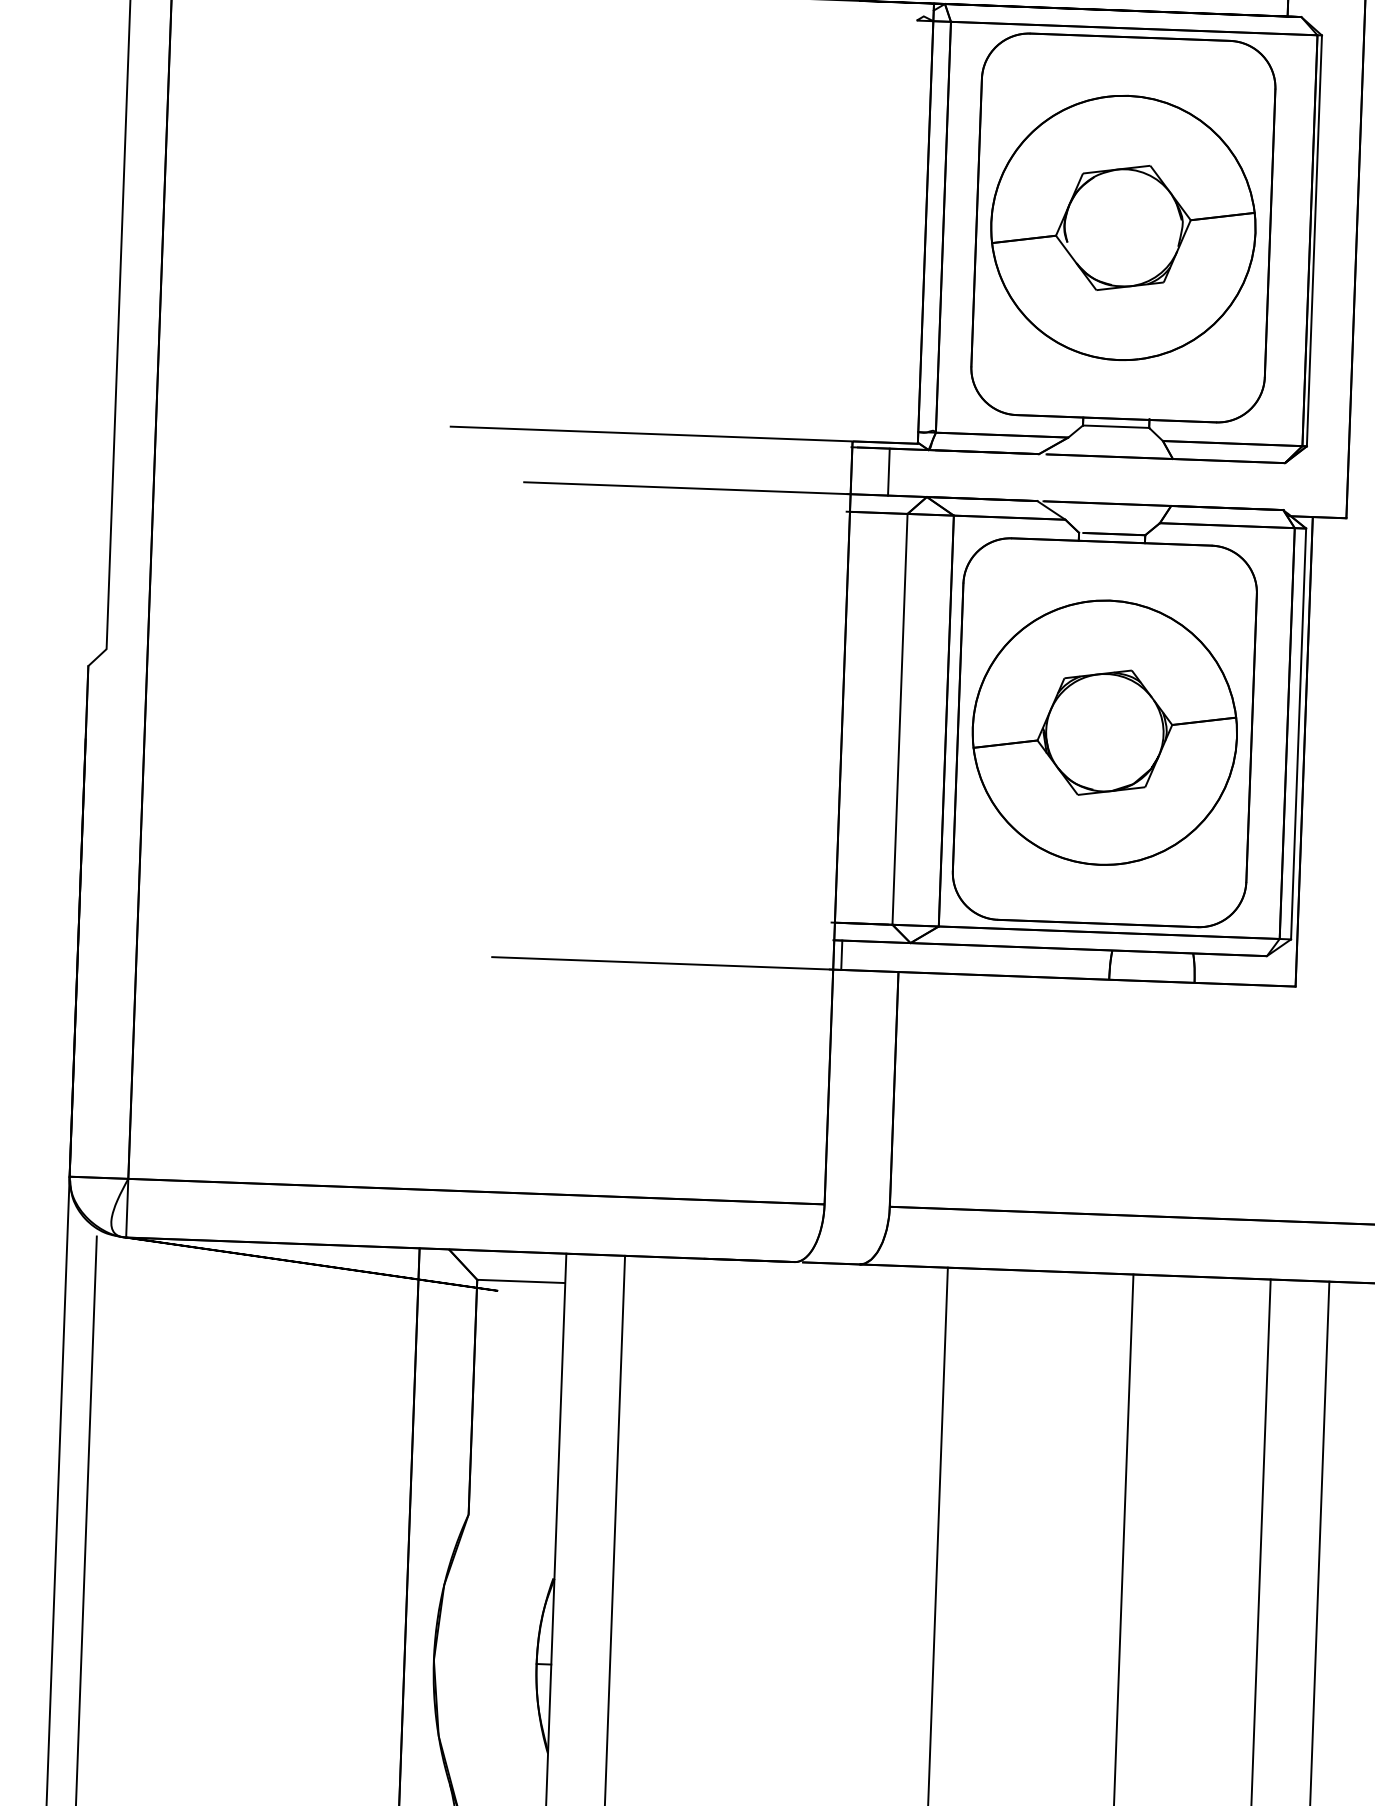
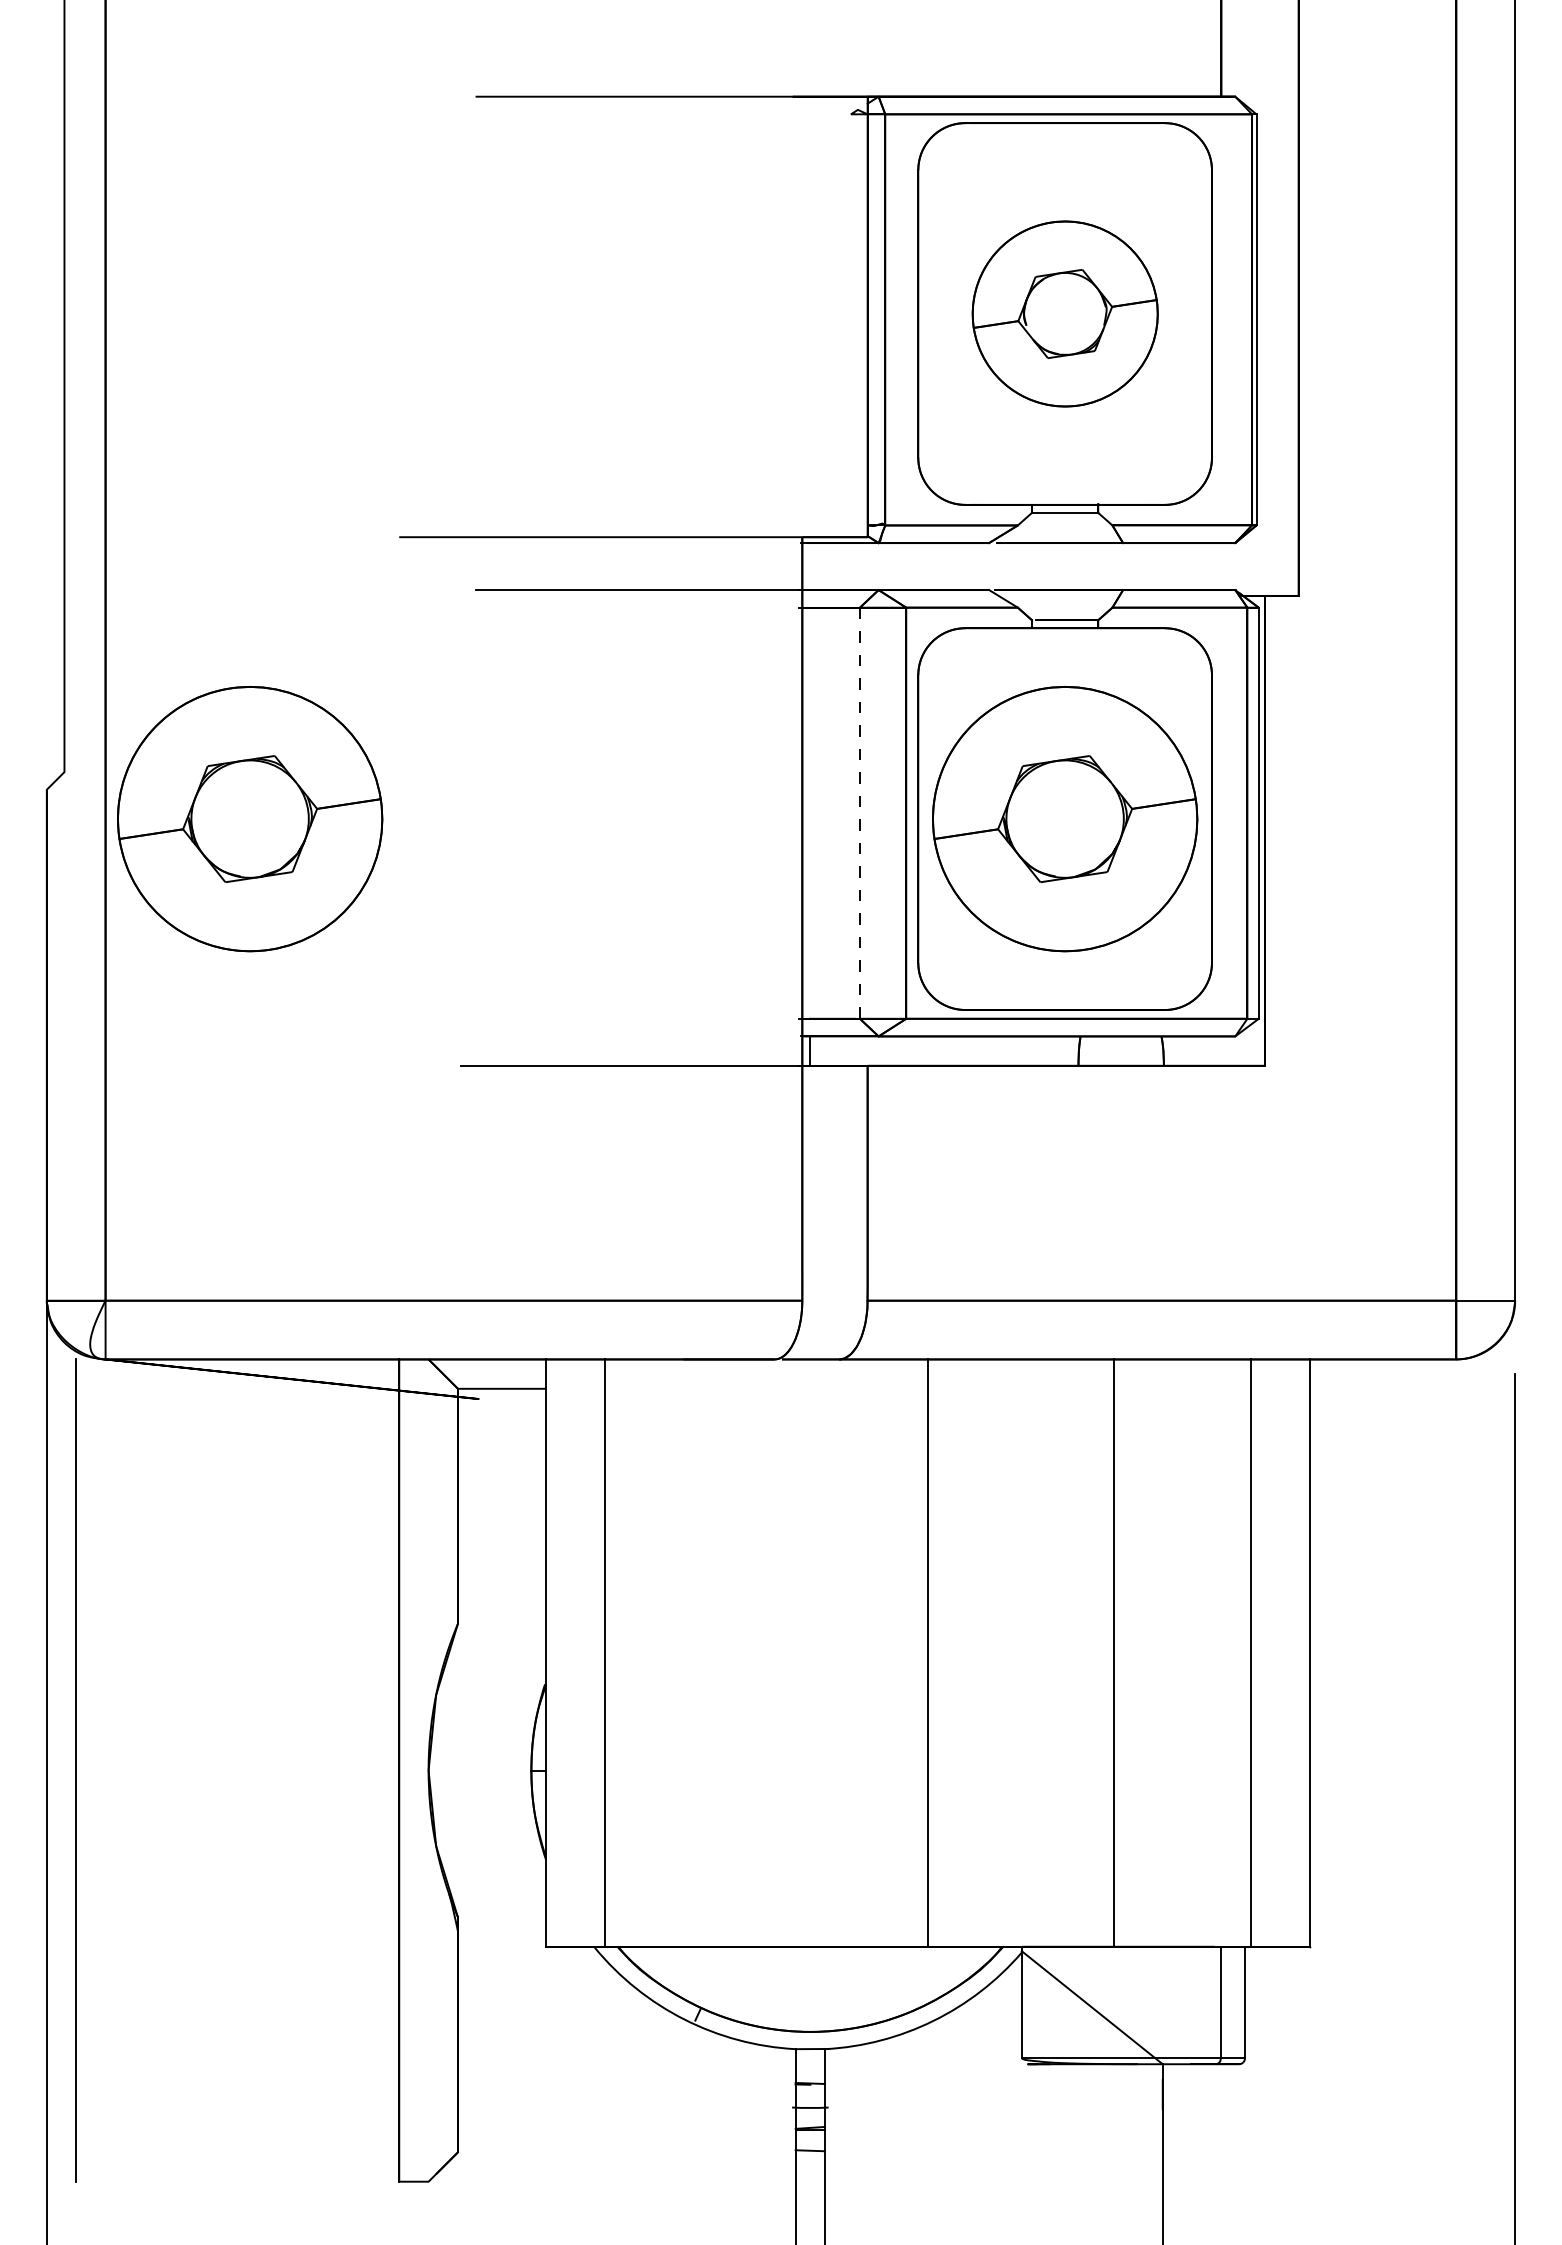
part: (1123, 227) -> (1065, 313), size x0.7
line: (888, 472) -> (839, 566), removed
part: (290, 703) -> (250, 819), added
line: (899, 719) -> (859, 813), solid -> dashed

